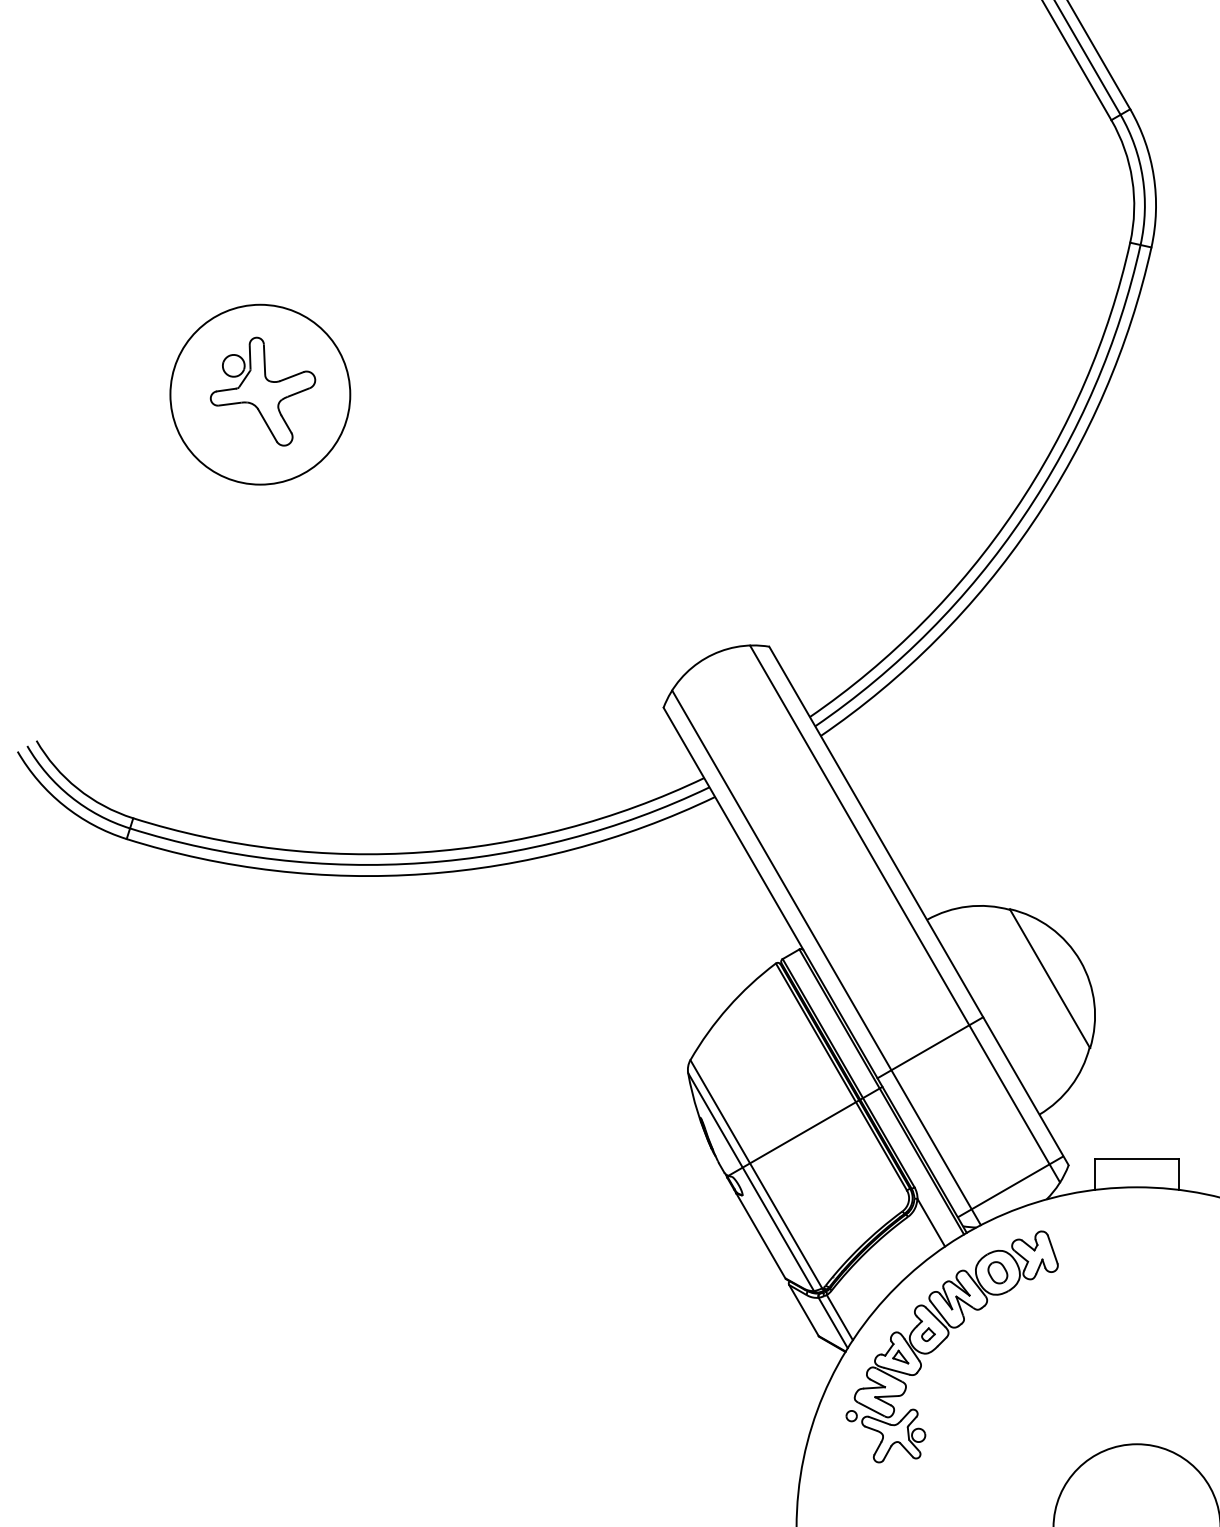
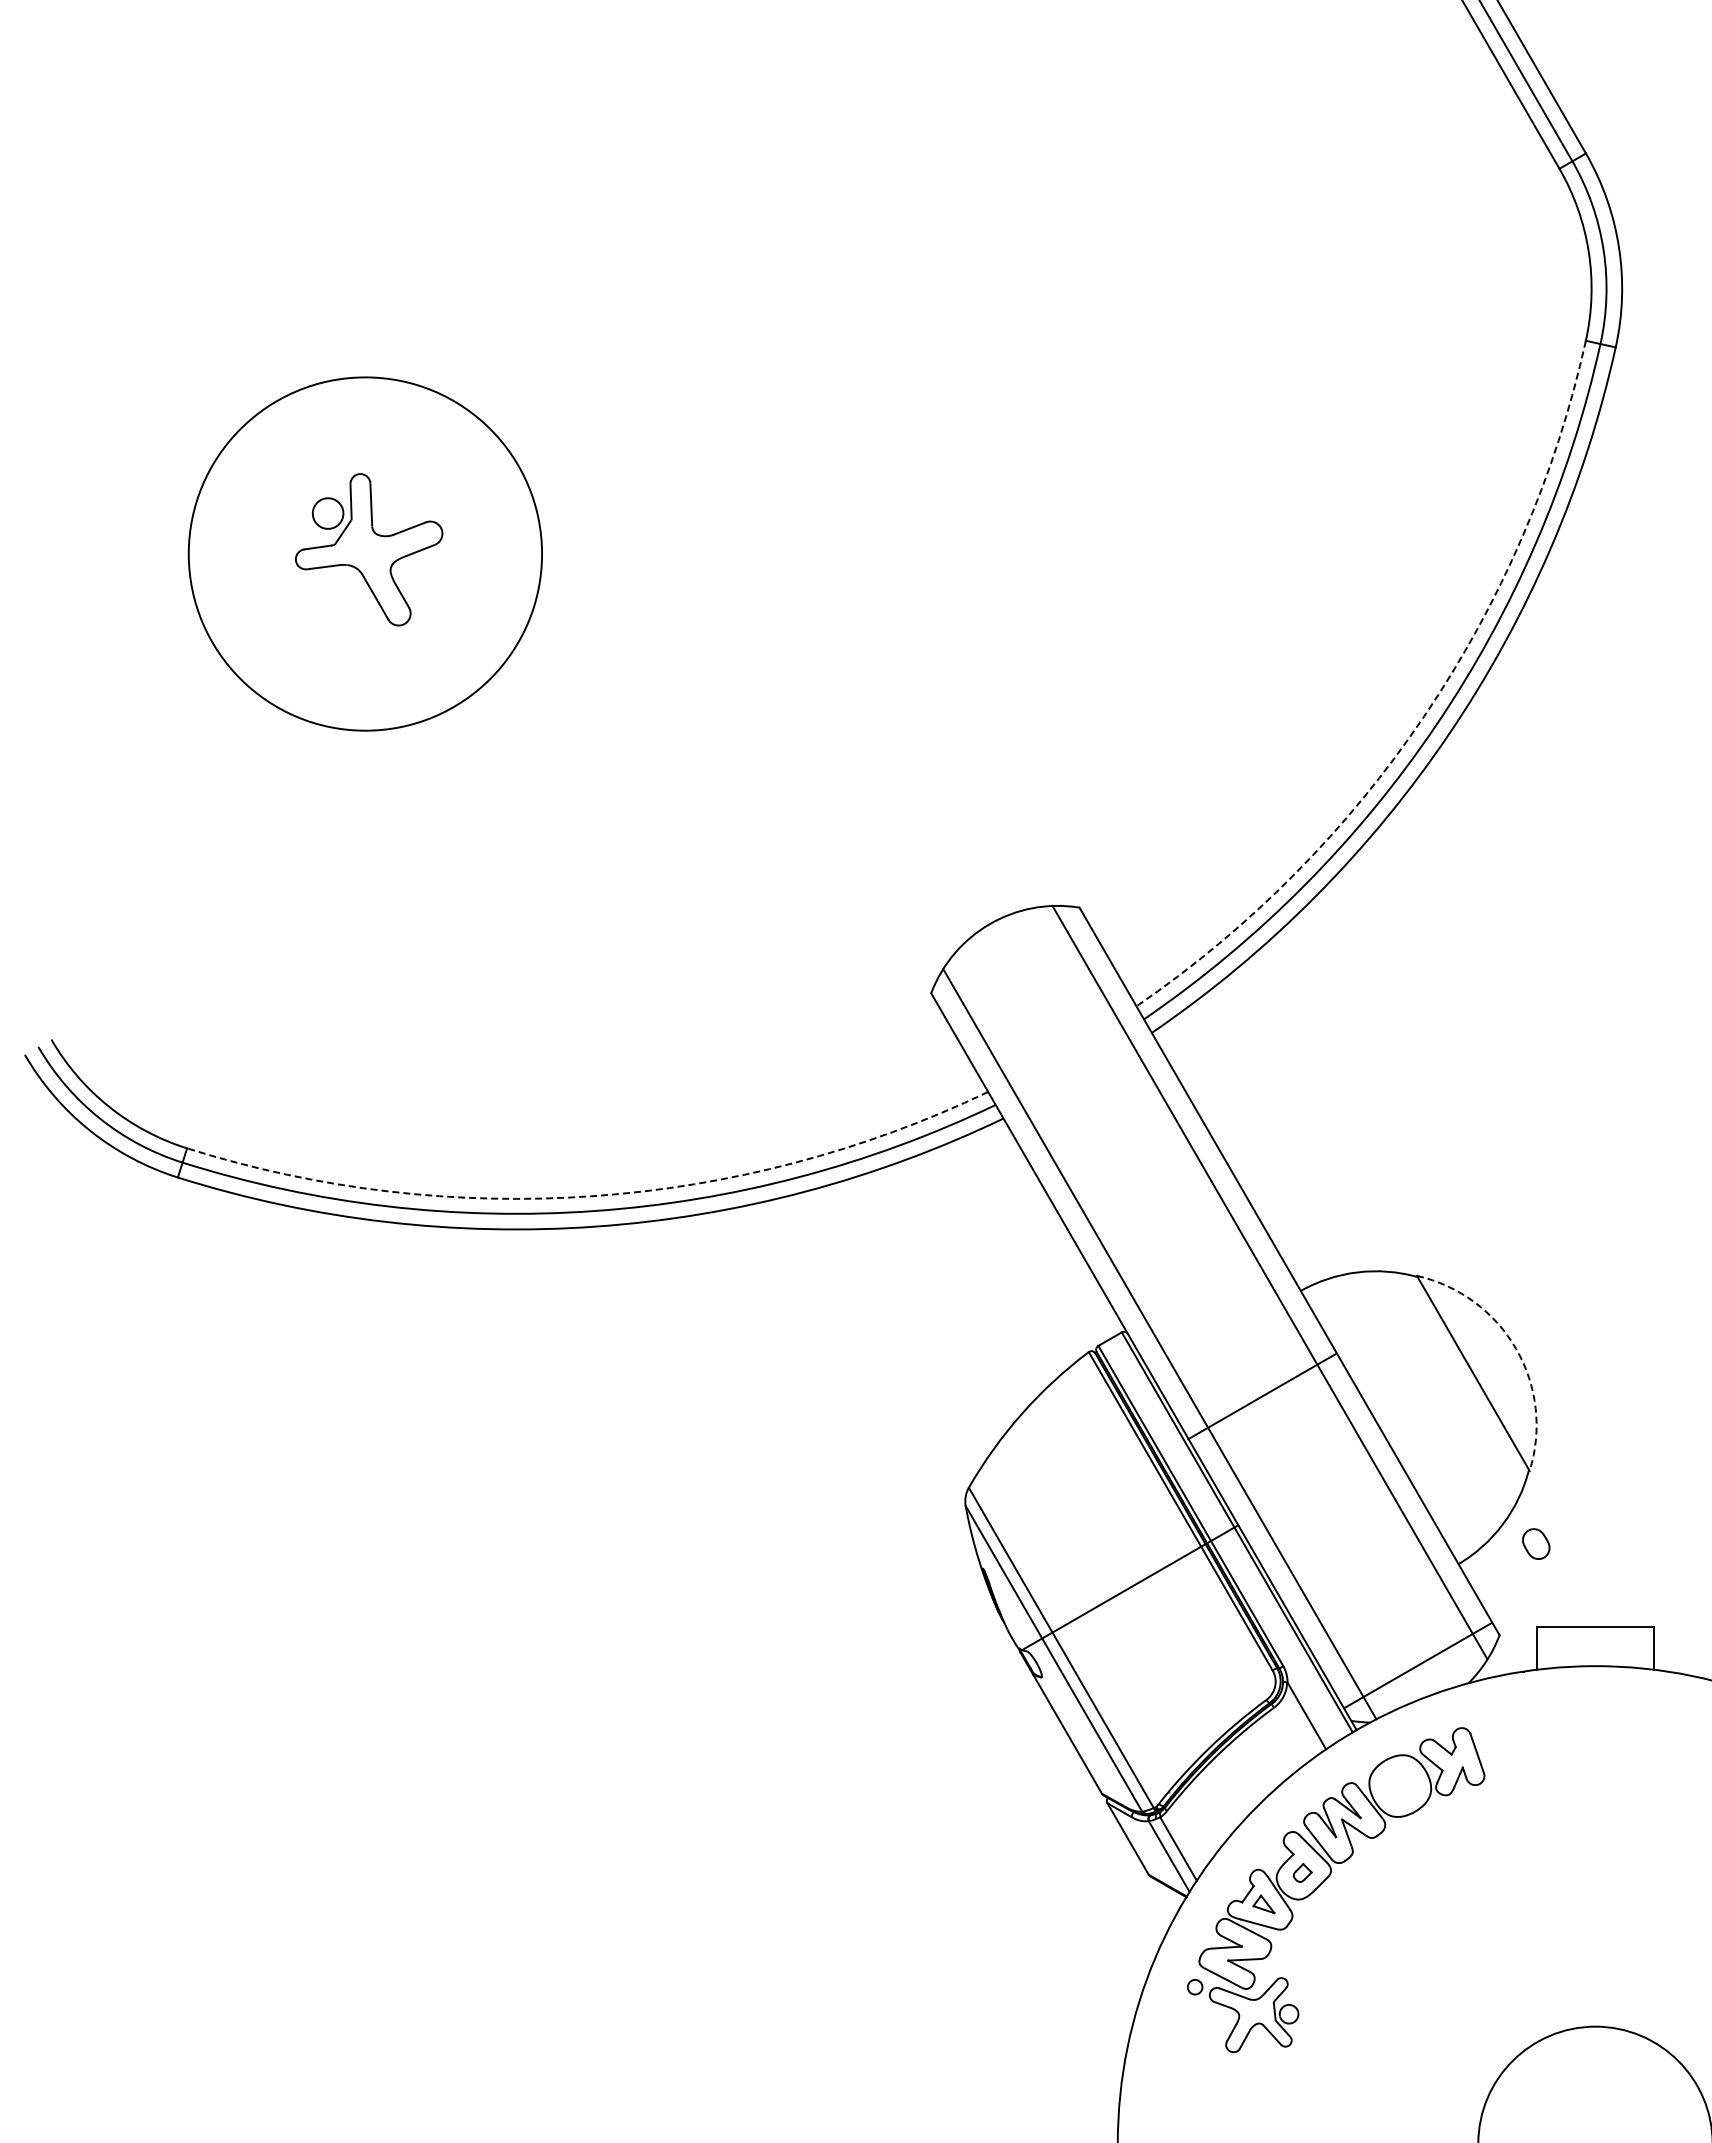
circle: (260, 394) -> (365, 553), size x1.4
arc: (1015, 510) -> (1424, 716), solid -> dashed
arc: (422, 852) -> (593, 1196), solid -> dashed
arc: (1080, 960) -> (1516, 1348), solid -> dashed
line: (930, 1047) -> (1262, 1396), moved
part: (998, 1272) -> (1536, 1543), moved

